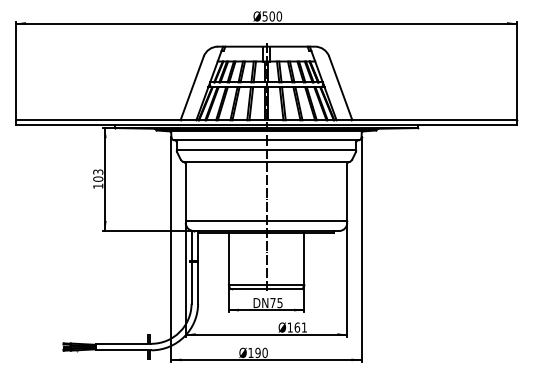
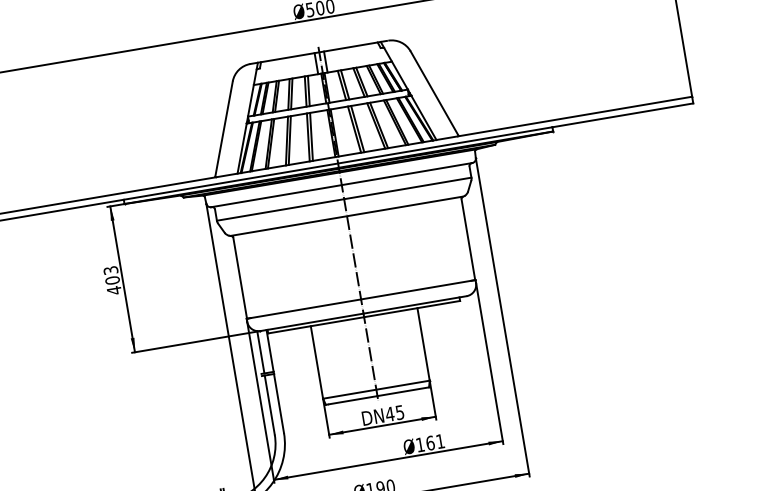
text: (98, 186) -> (114, 290), 103 -> 403
text: (272, 302) -> (389, 413), 75 -> 45

